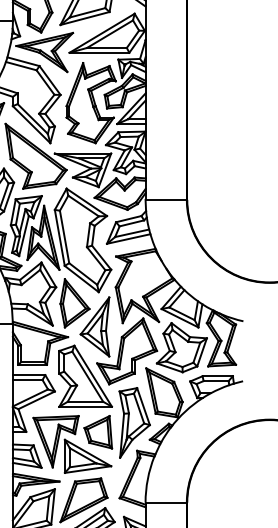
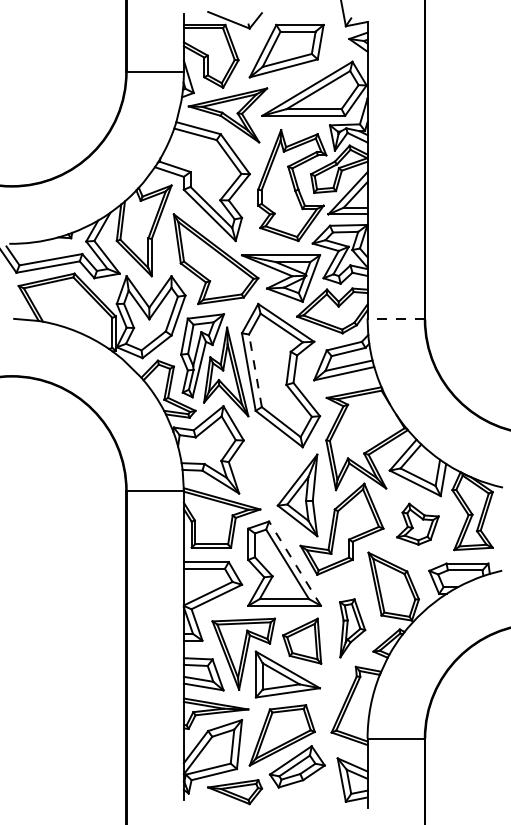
line: (166, 199) -> (396, 319), solid -> dashed
line: (64, 236) -> (255, 370), solid -> dashed
part: (74, 303) -> (269, 462), removed
part: (181, 347) -> (417, 524), size x0.6
line: (92, 376) -> (294, 563), solid -> dashed
part: (134, 423) -> (352, 628), size x0.6

